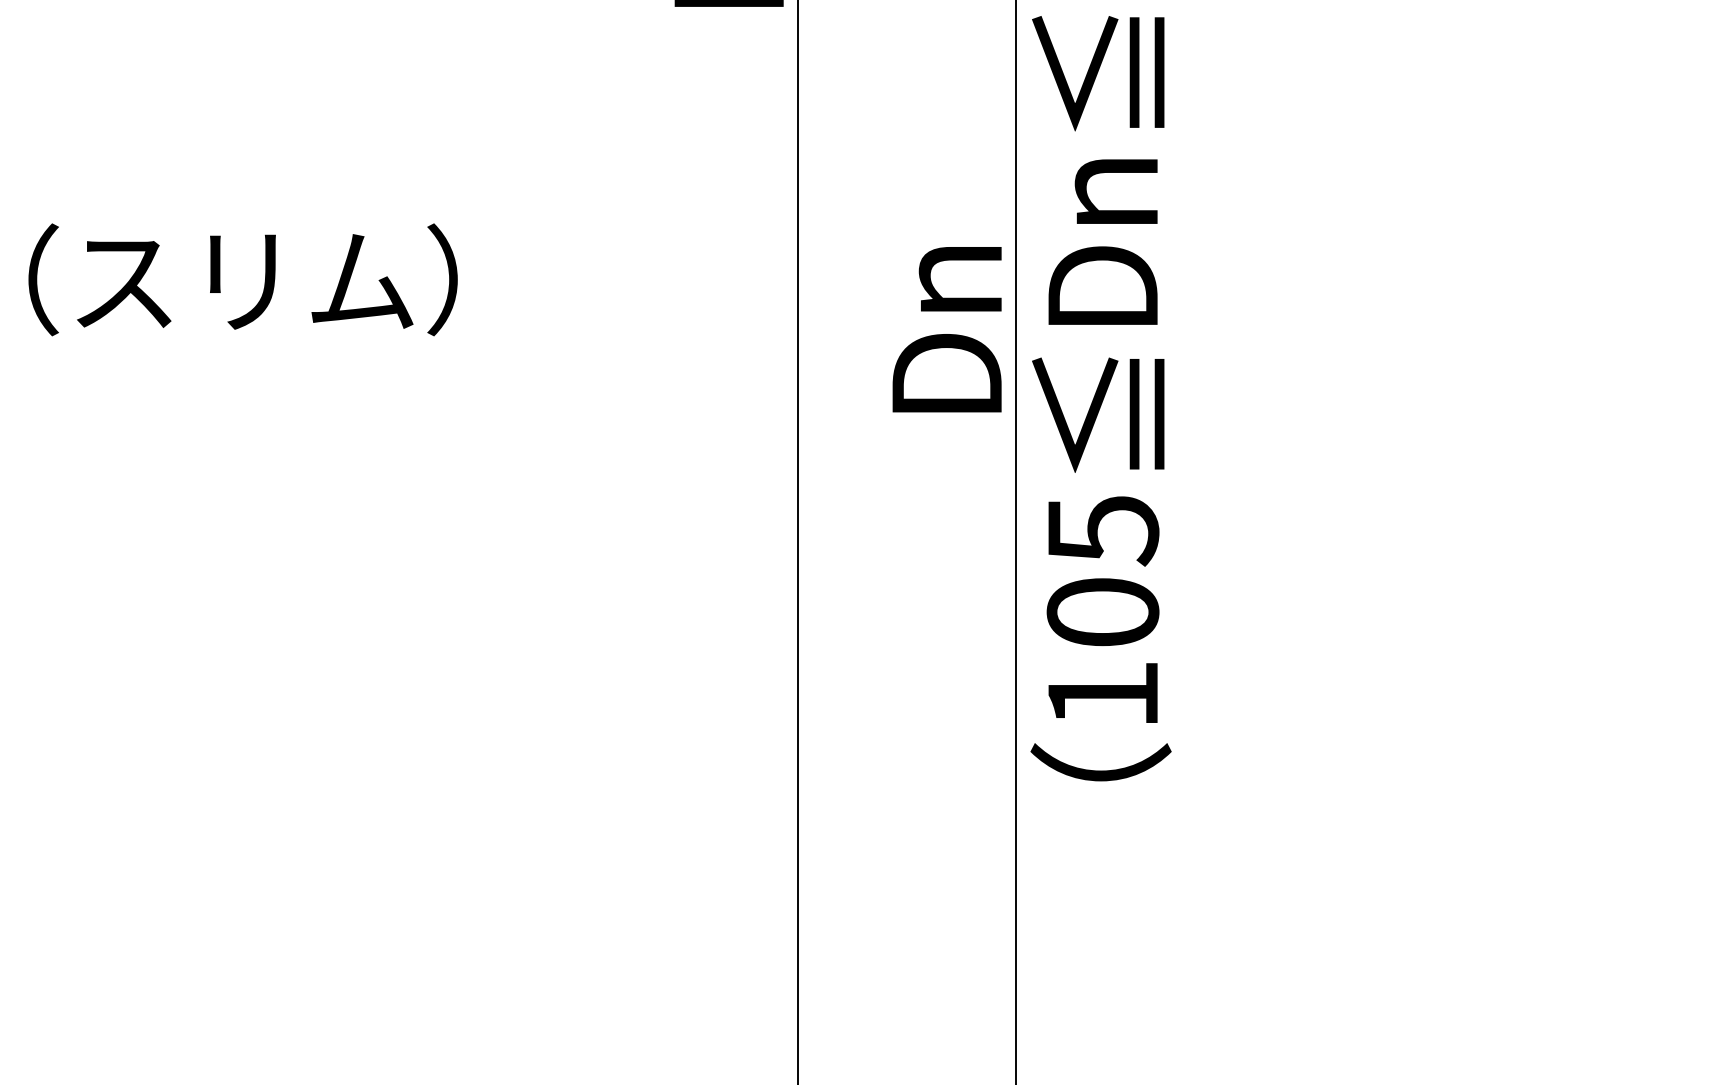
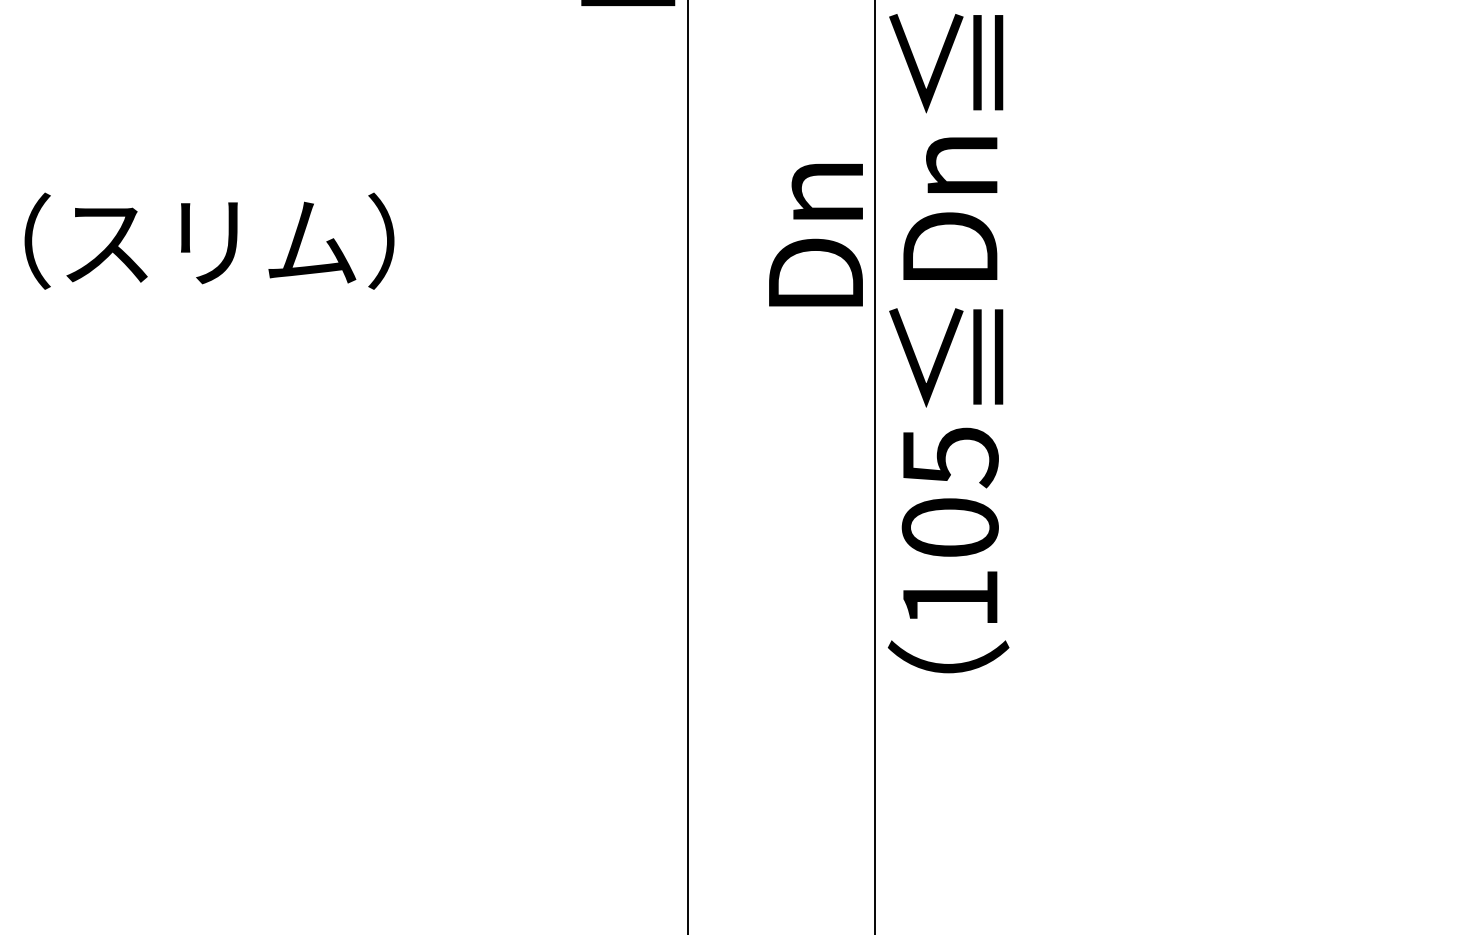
text: (946, 330) -> (815, 235), moved

